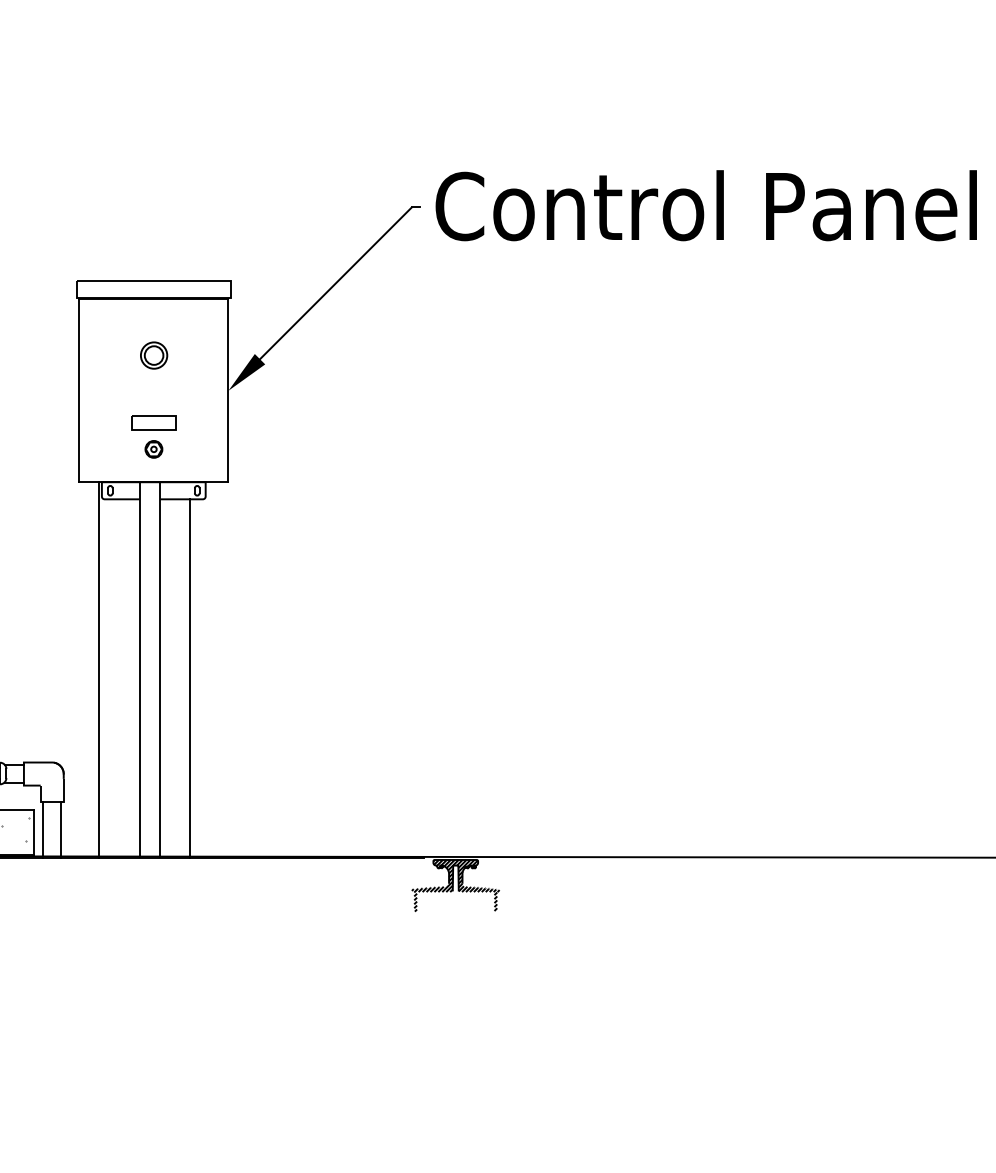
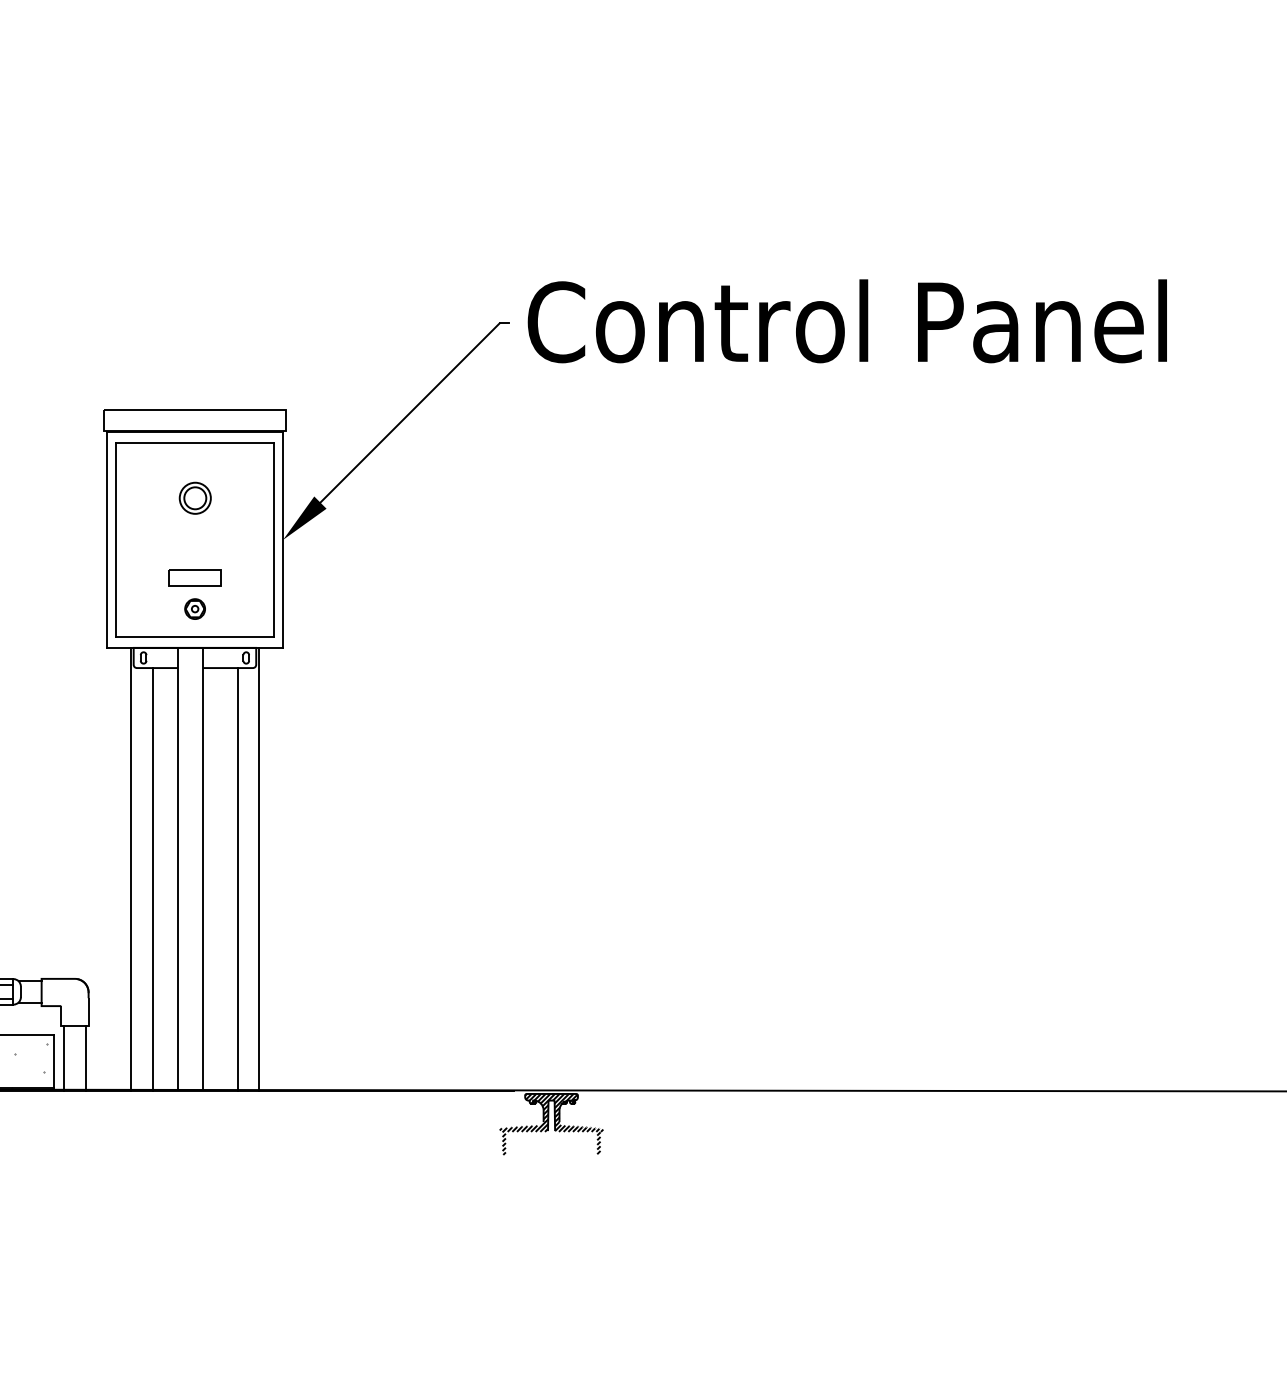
part: (153, 390) -> (194, 539), added
line: (208, 669) -> (259, 869), added
line: (117, 678) -> (152, 879), added

